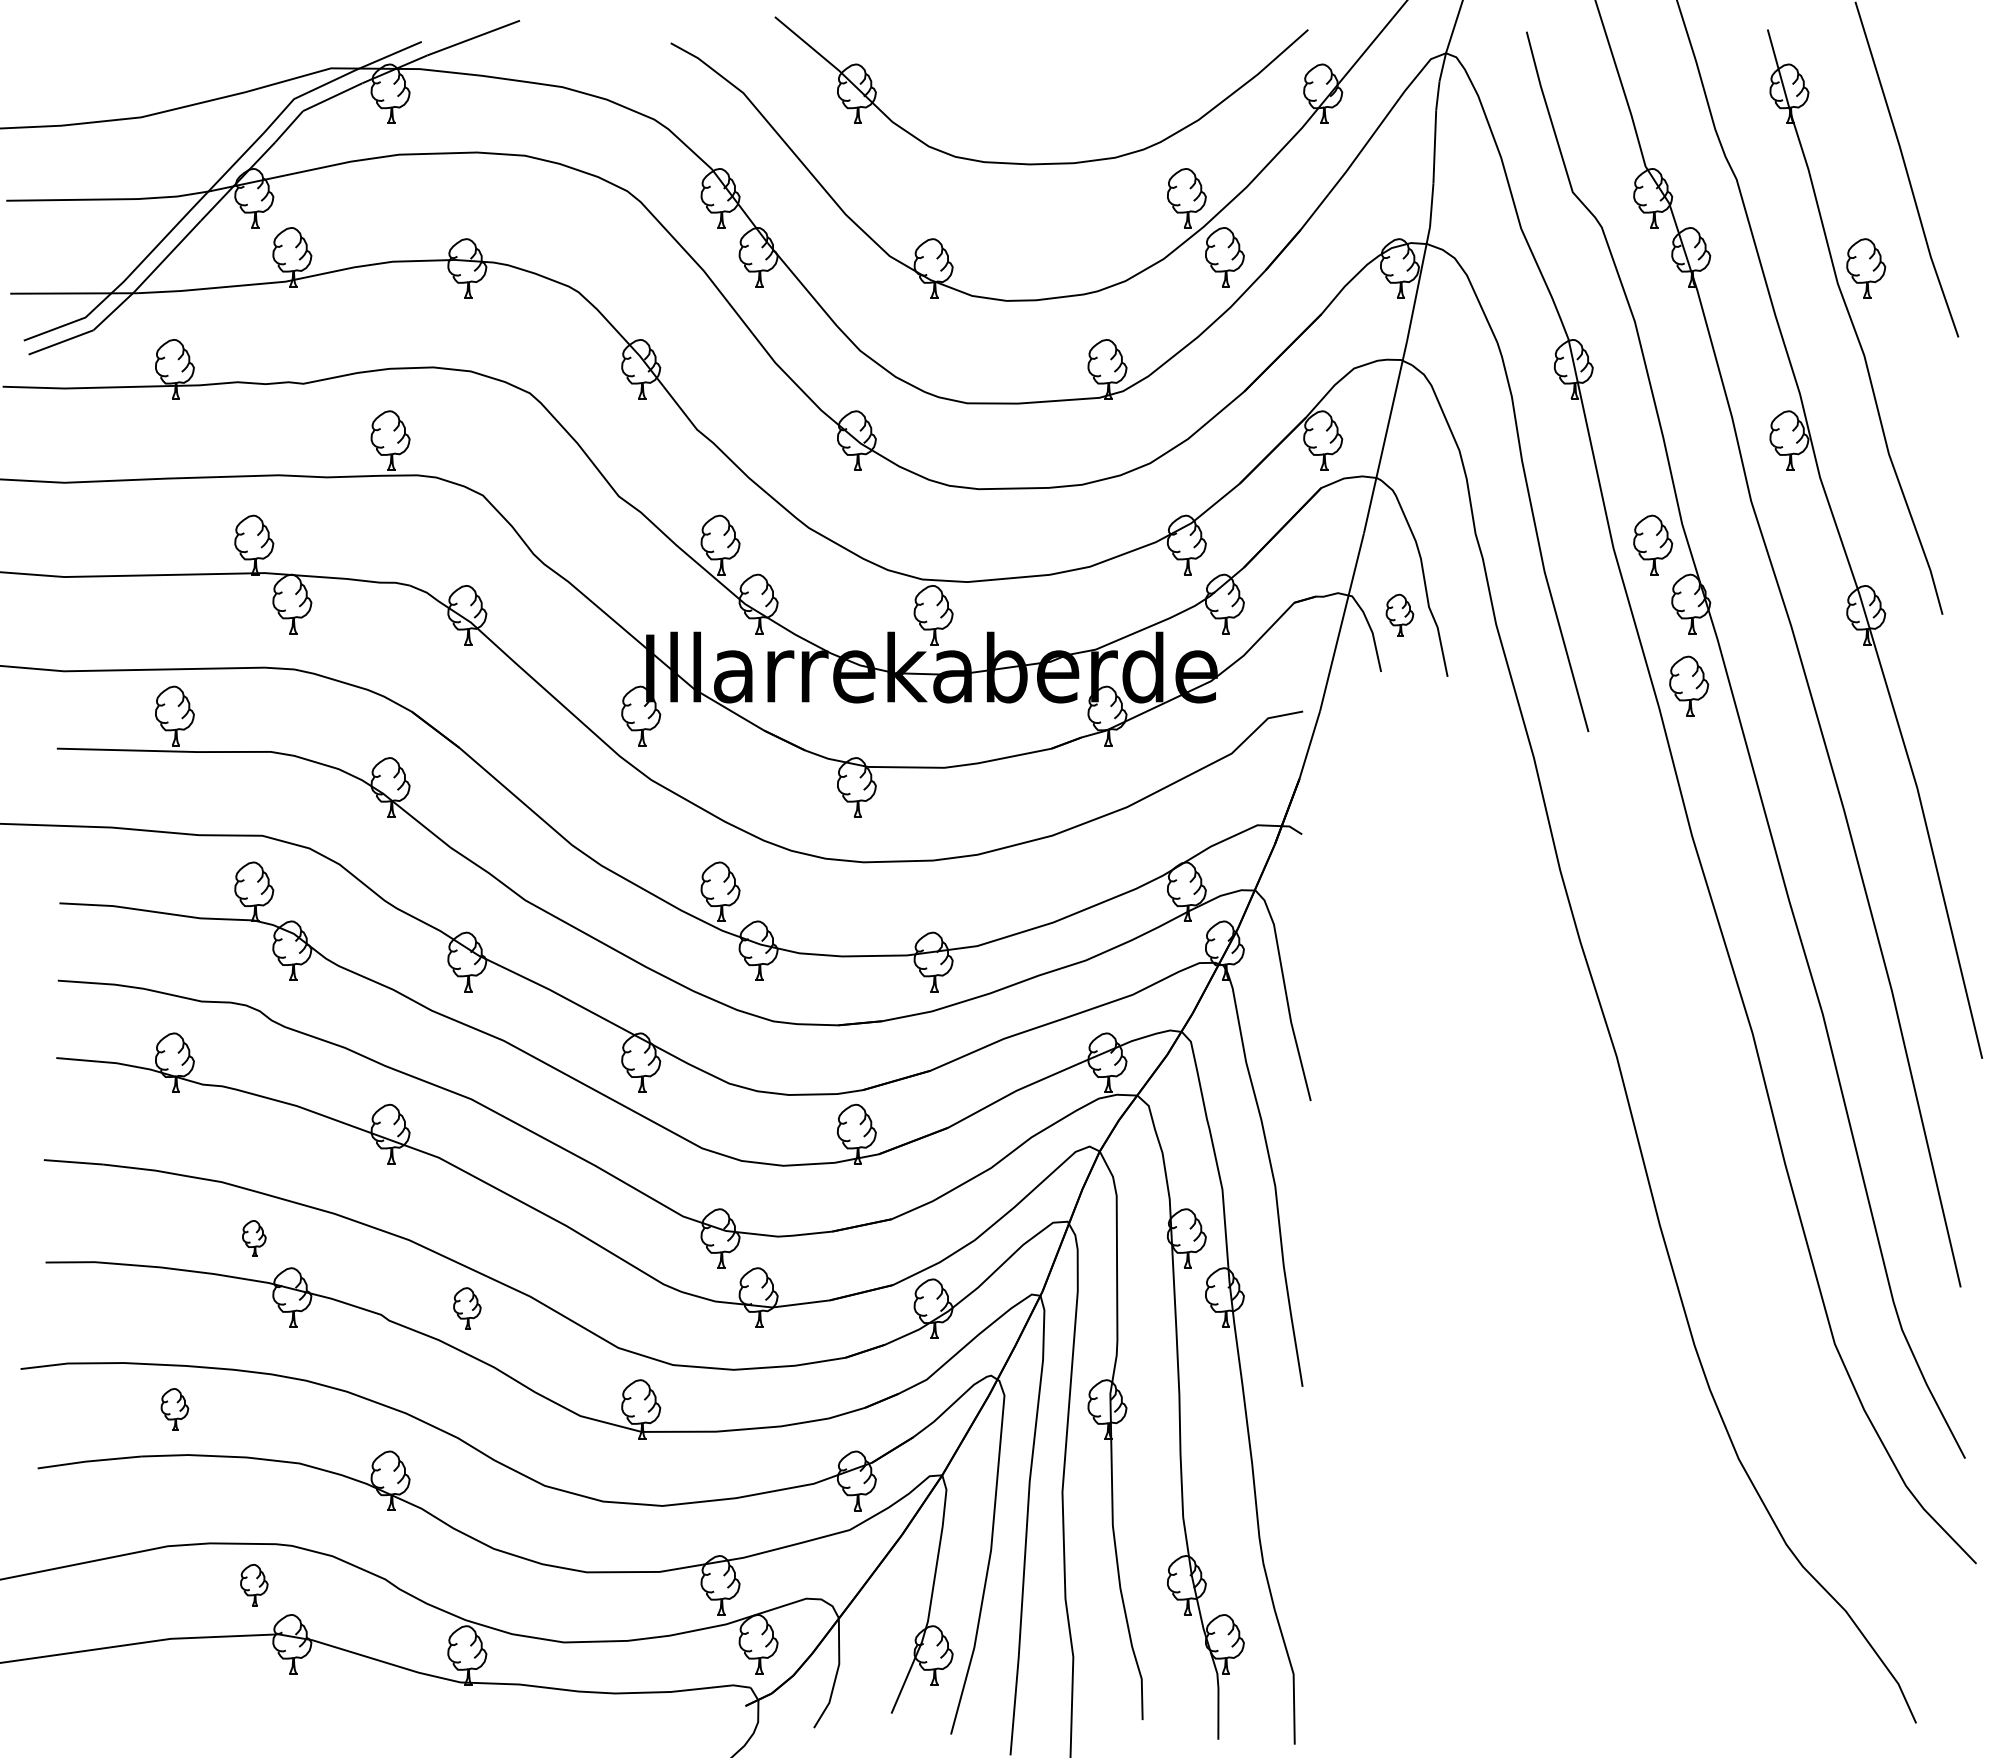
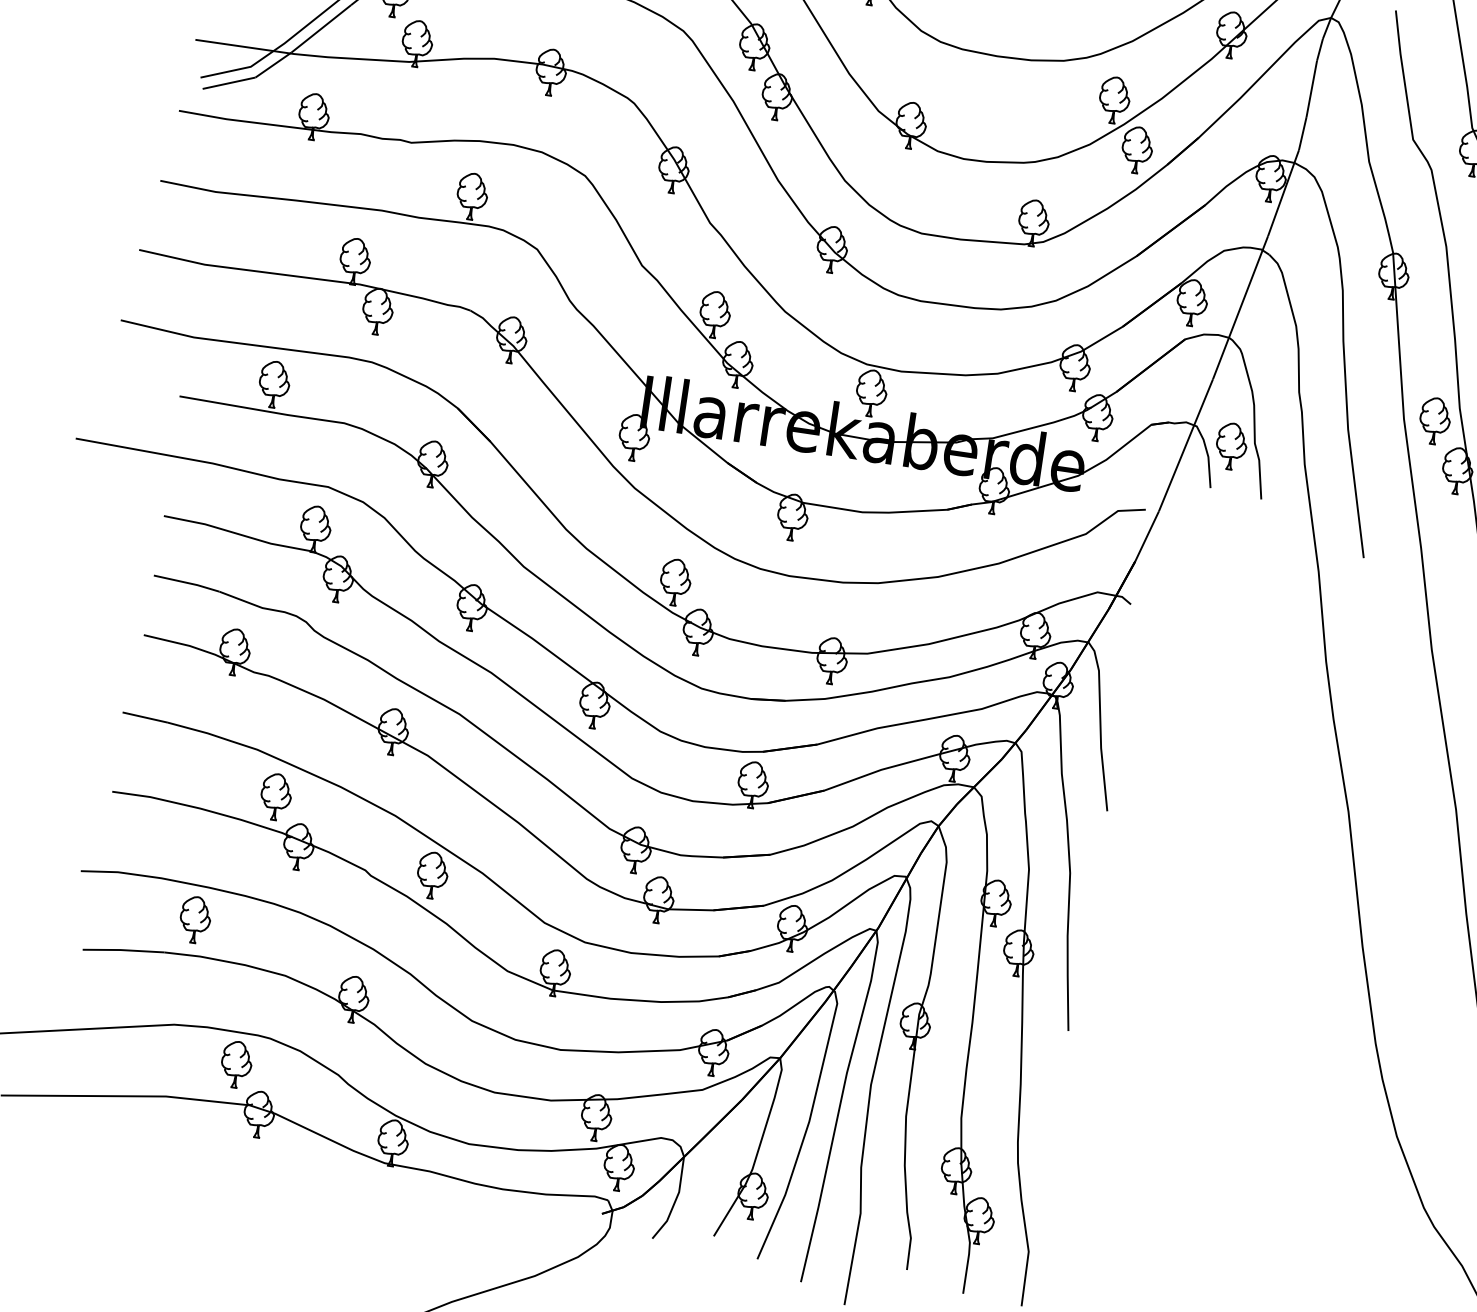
part: (1399, 615) -> (1231, 446), size x1.43
part: (1689, 685) -> (1447, 533), removed
part: (254, 1238) -> (276, 797), size x1.67
part: (467, 1308) -> (432, 875), size x1.43
part: (174, 1409) -> (195, 919), size x1.43
part: (254, 1585) -> (236, 1064), size x1.43

